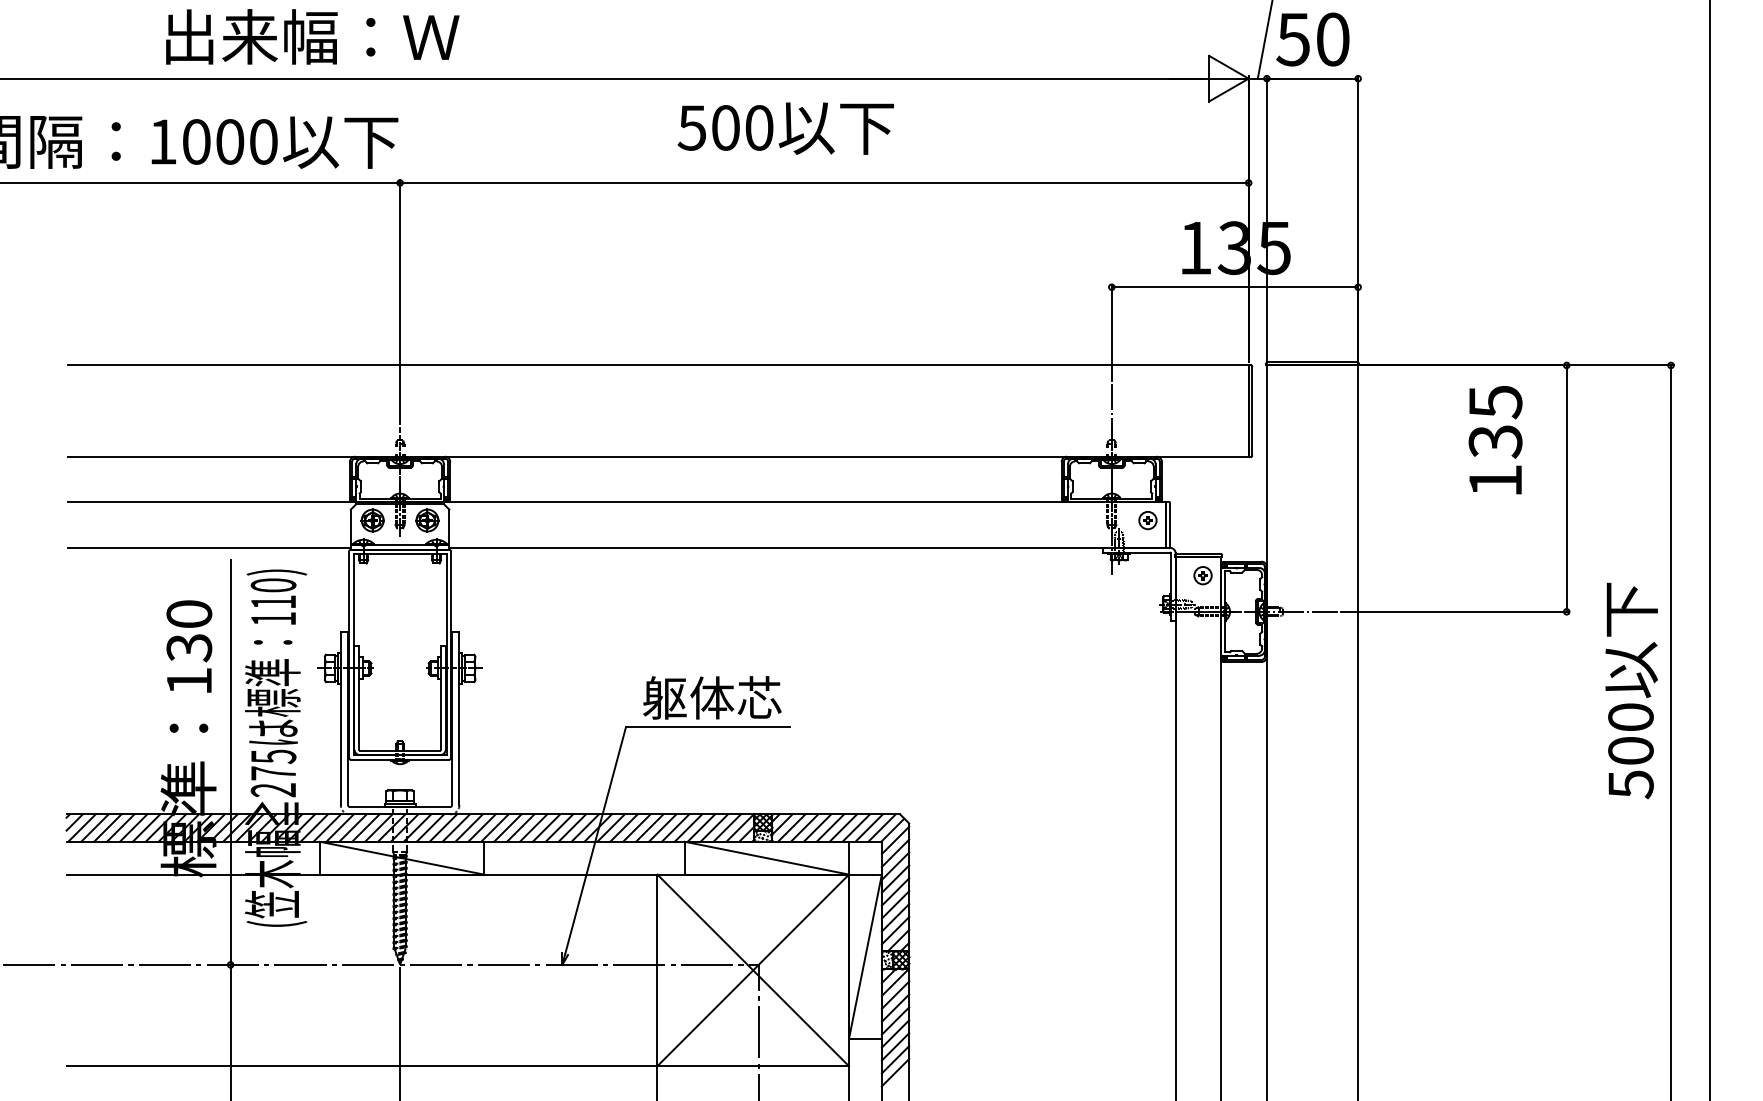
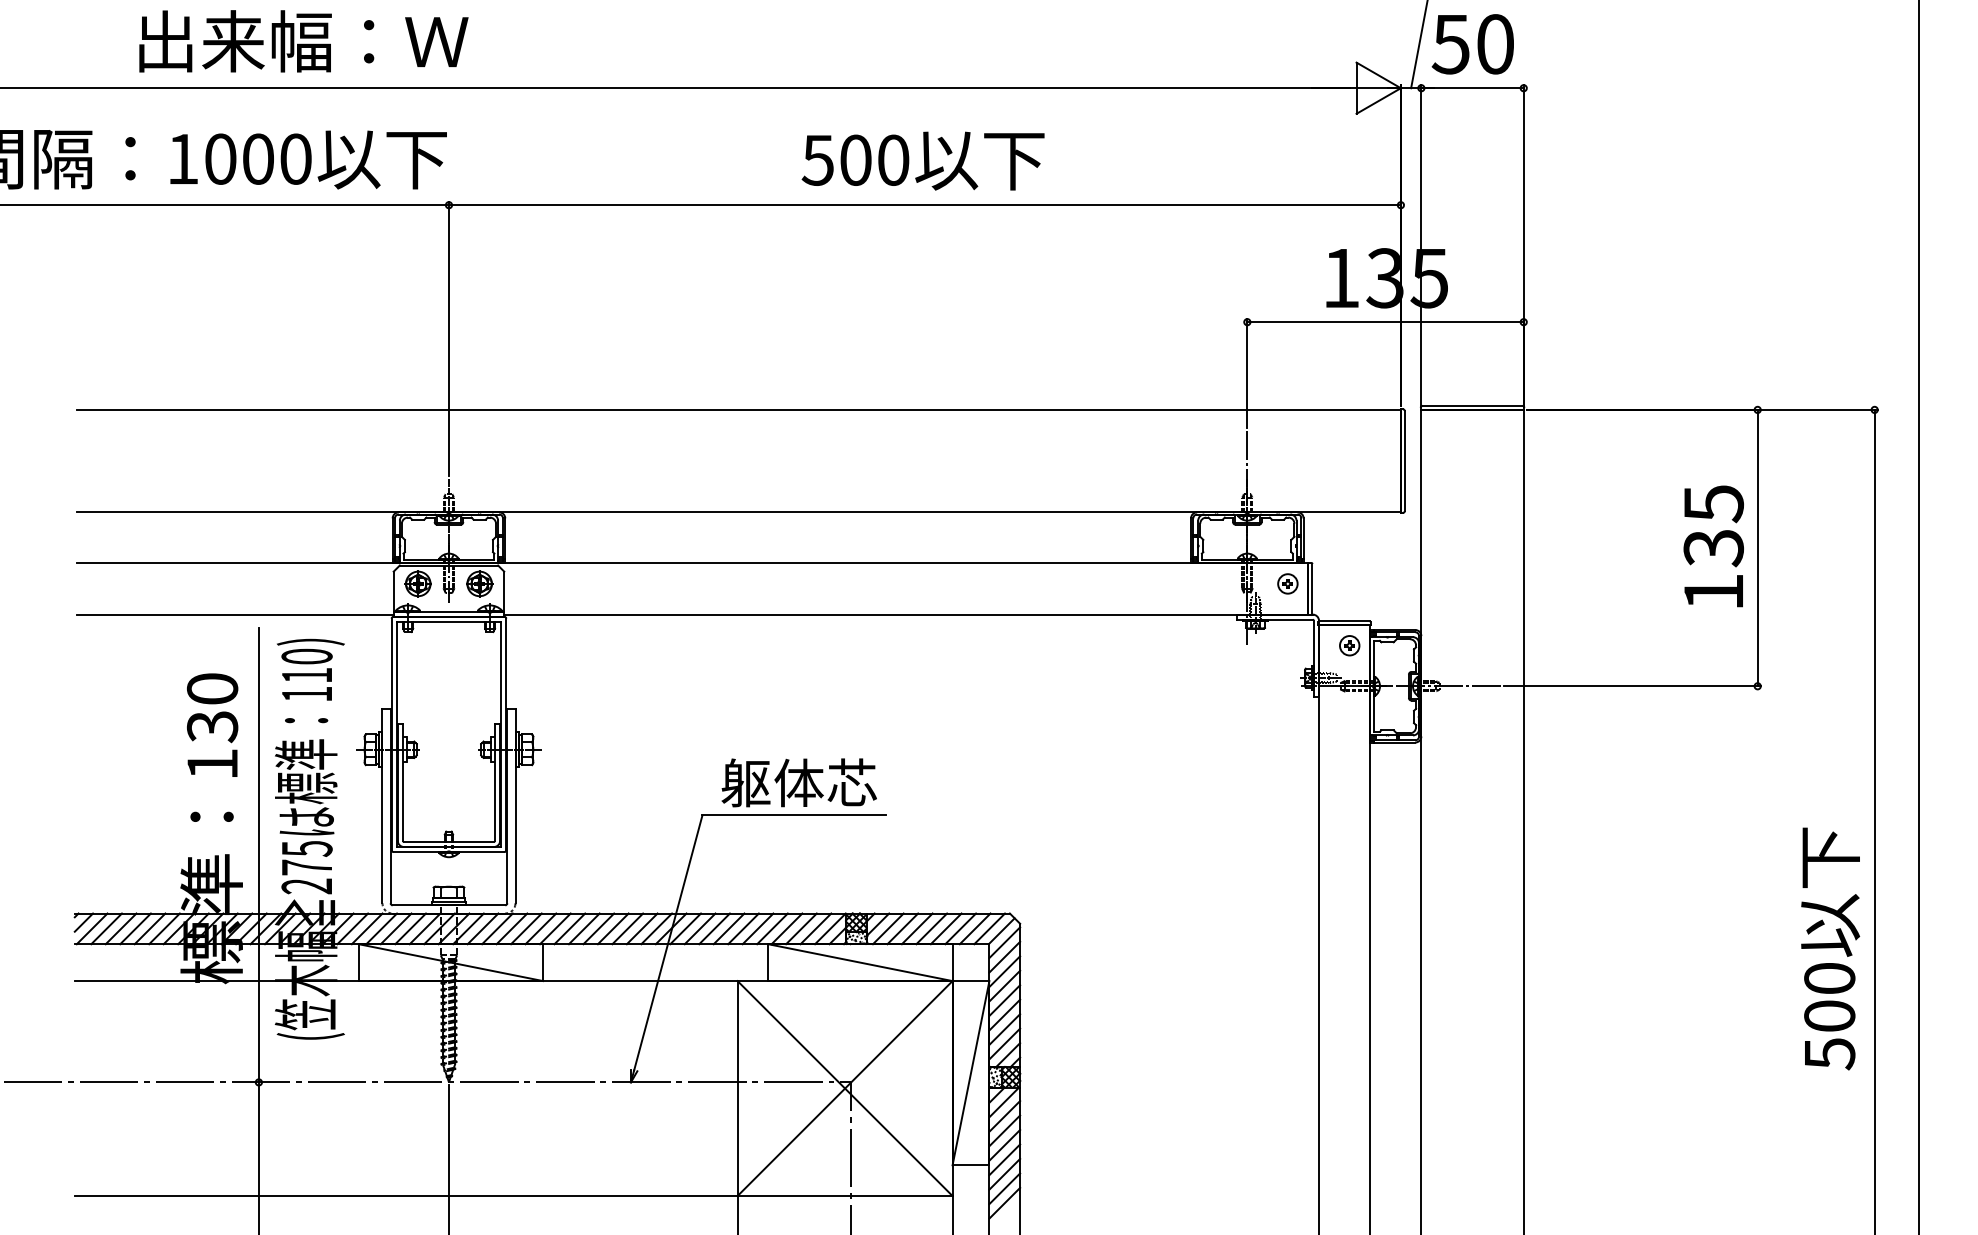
text: (312, 36) -> (303, 40), moved
text: (785, 128) -> (922, 160), moved
text: (1495, 440) -> (1713, 546), moved
text: (1631, 690) -> (1830, 948), moved

